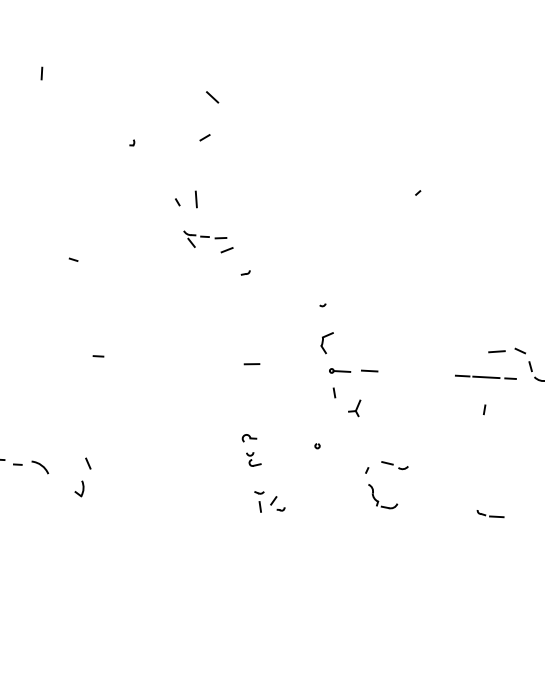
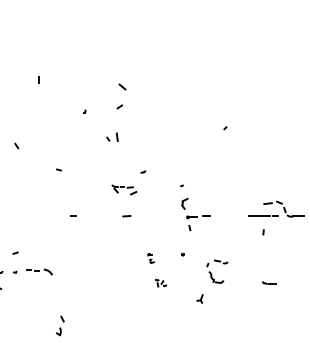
part: (208, 241) -> (124, 189), moved
line: (251, 364) -> (126, 216), moved
part: (353, 407) -> (199, 298), moved
part: (250, 450) -> (150, 258), size x0.6
part: (83, 476) -> (60, 325), moved
part: (268, 500) -> (160, 282), size x0.7

